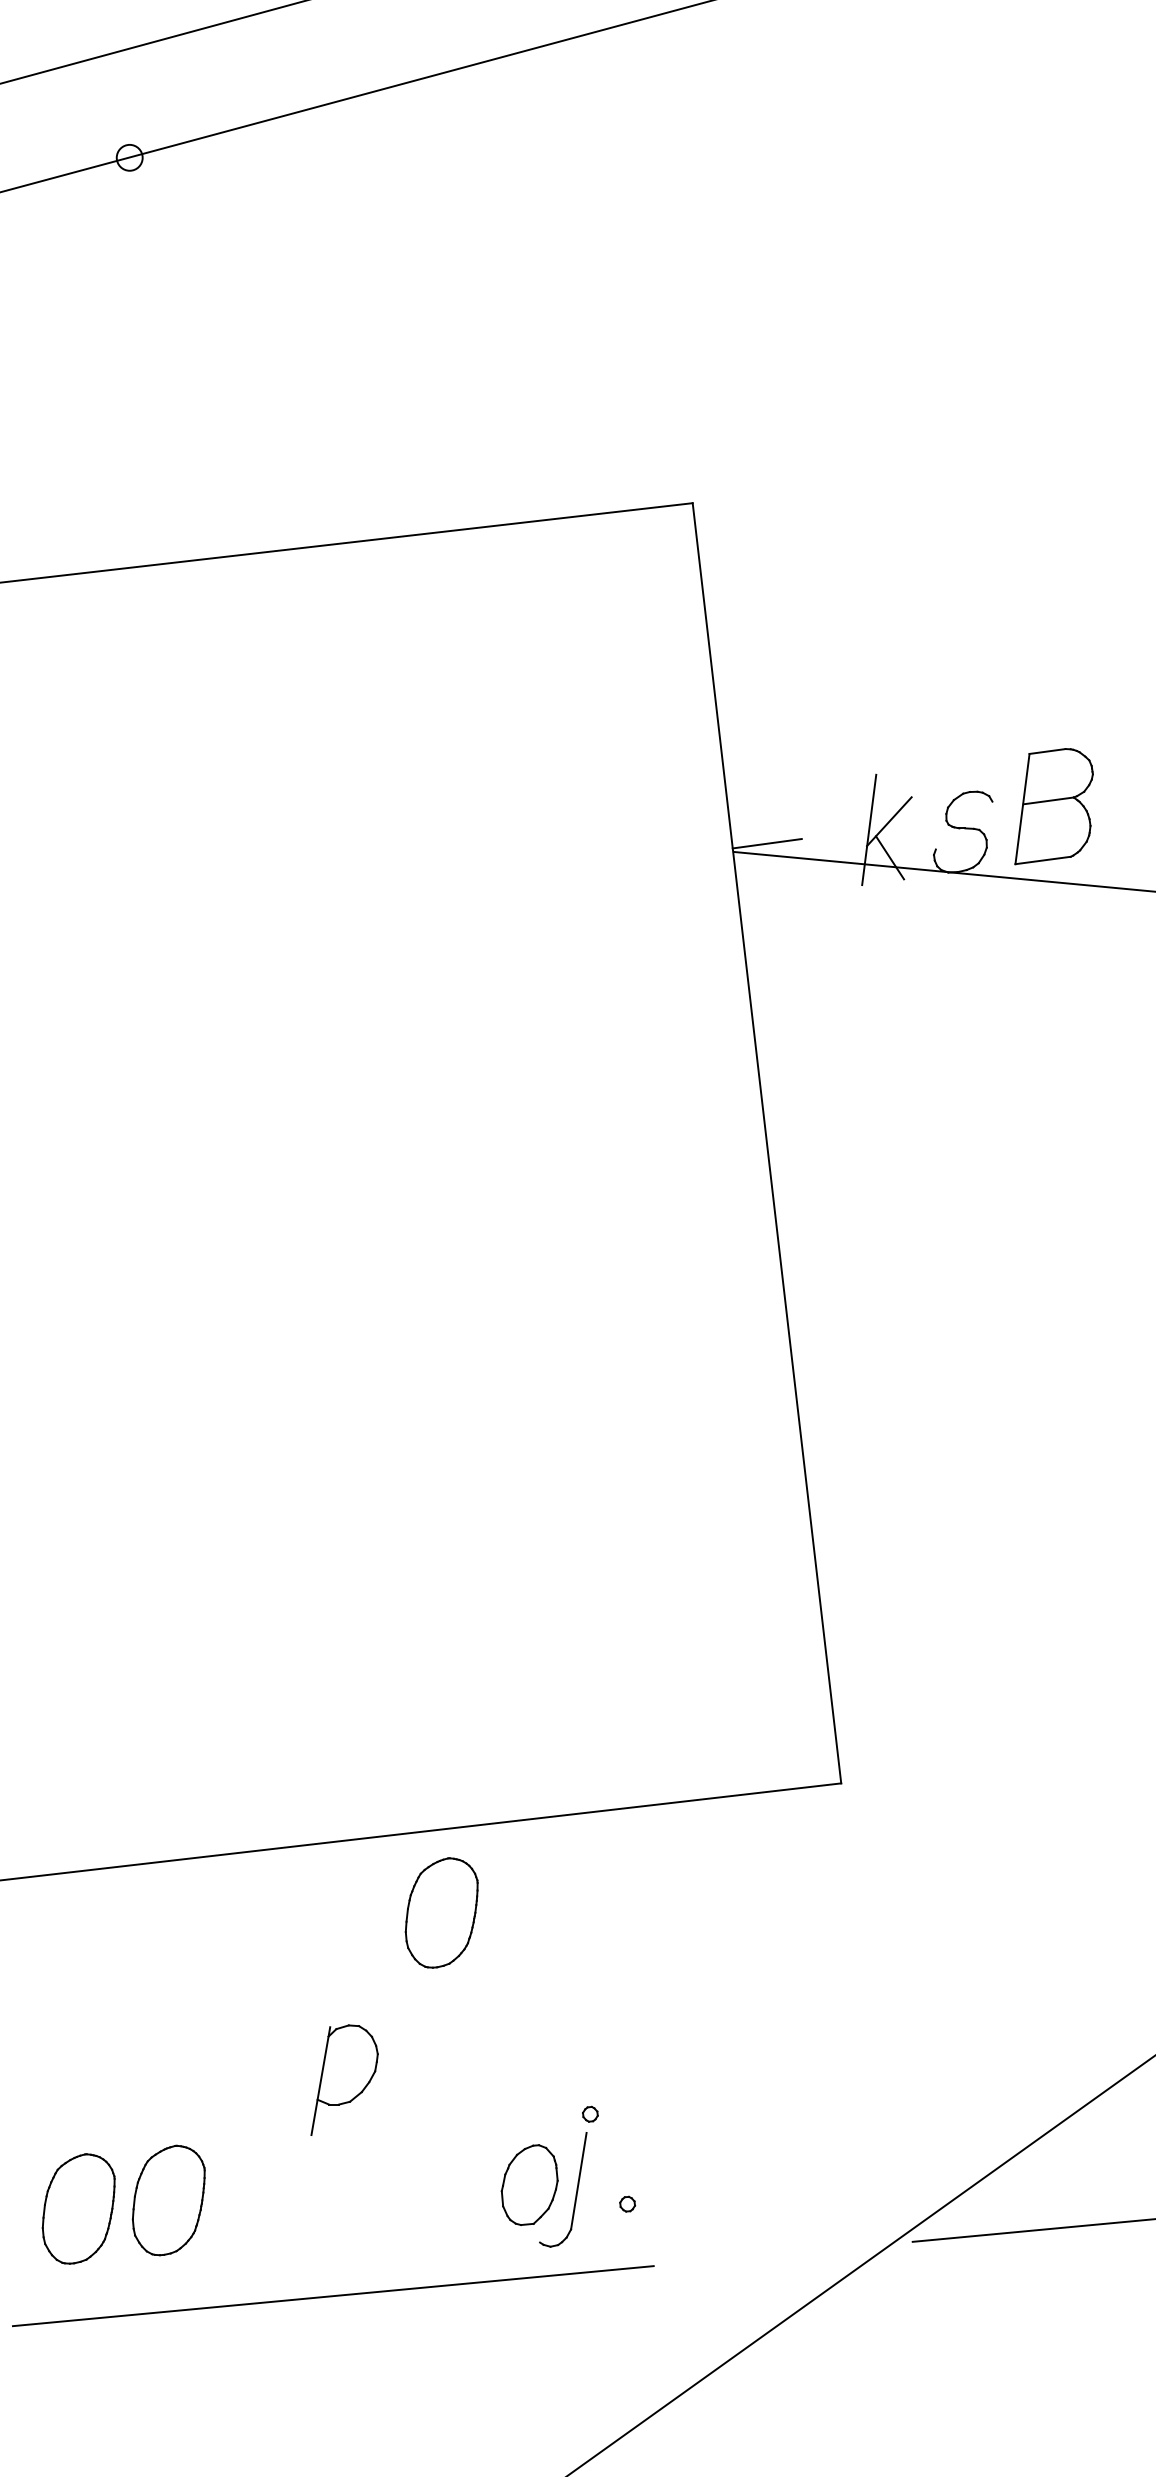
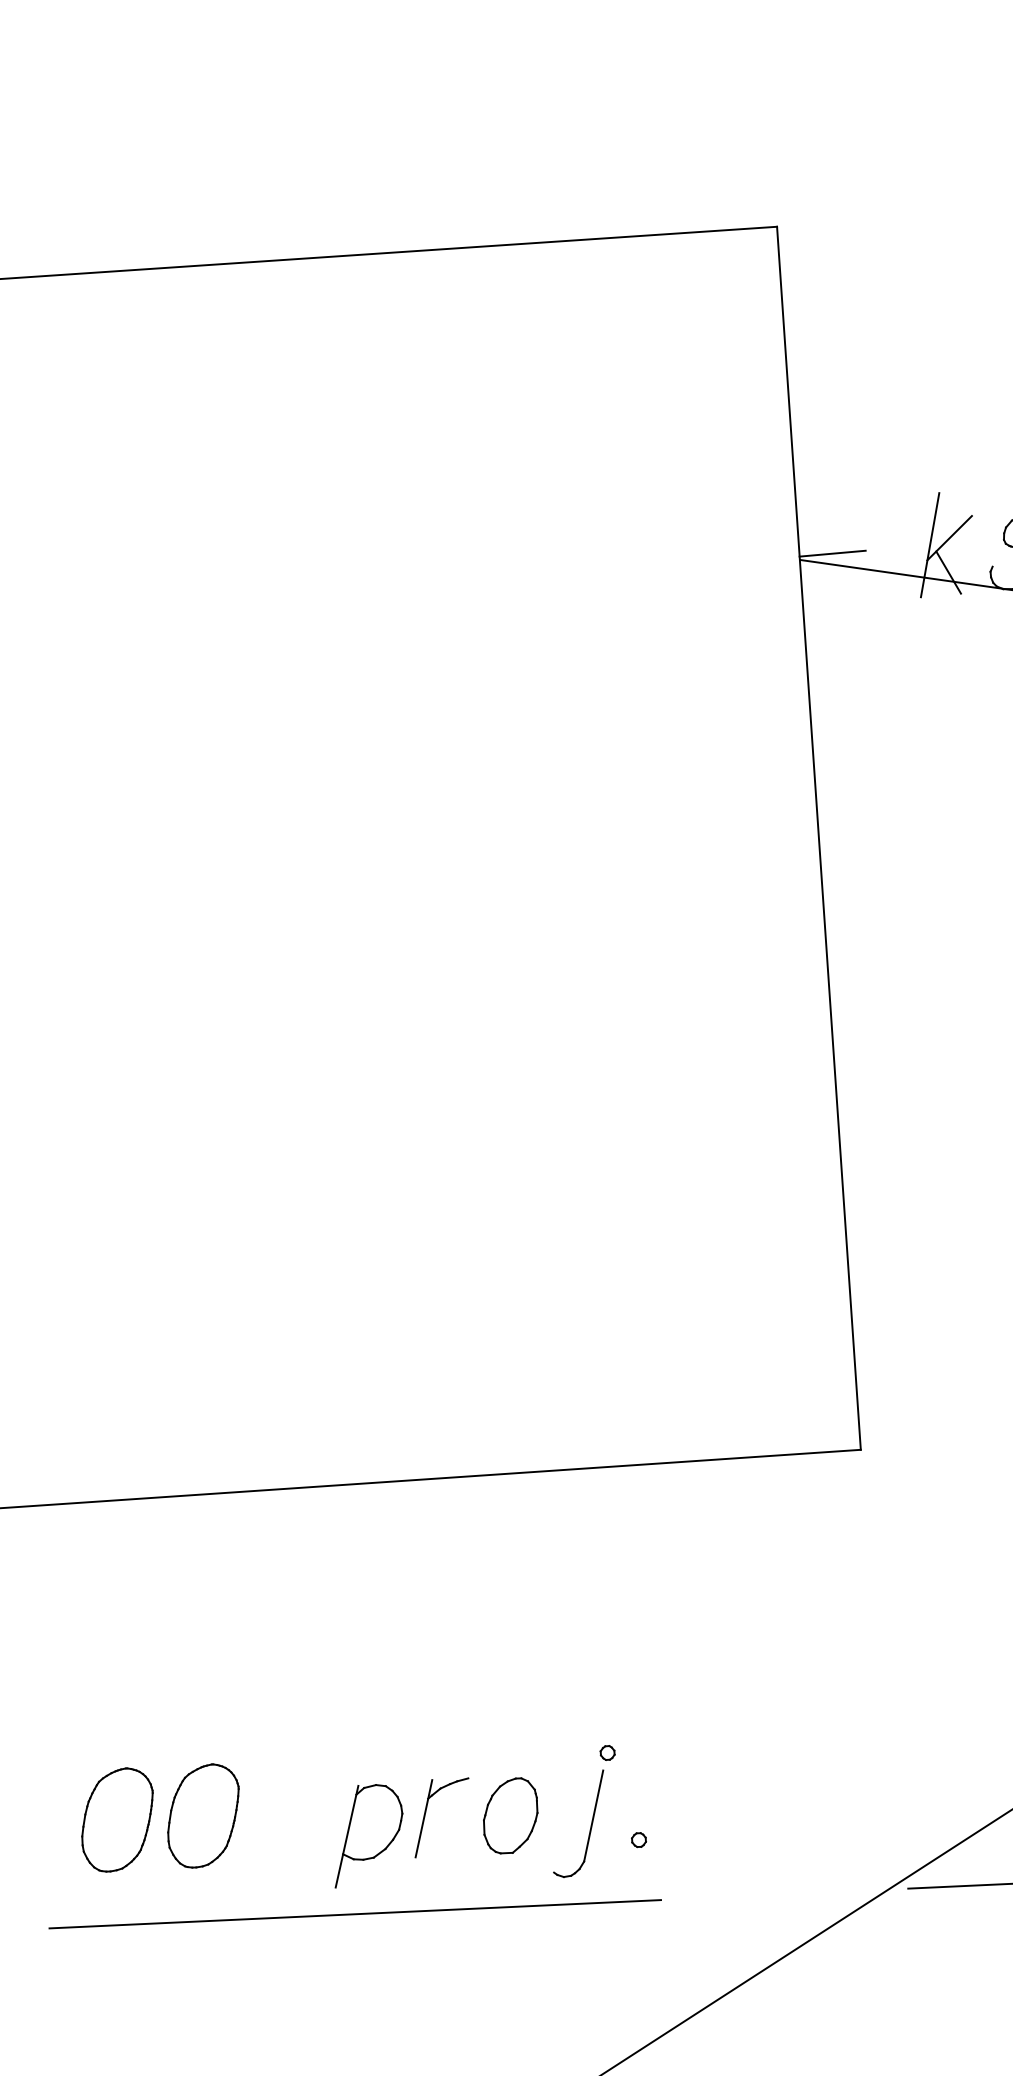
part: (441, 1912) -> (475, 1554), removed
part: (344, 2079) -> (369, 1836), moved
part: (529, 2184) -> (510, 1815), moved
part: (402, 2189) -> (425, 1816), added

